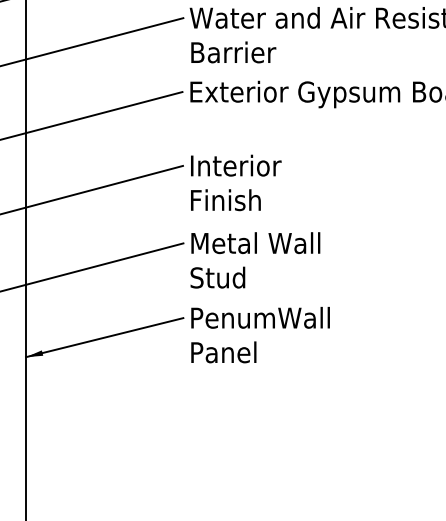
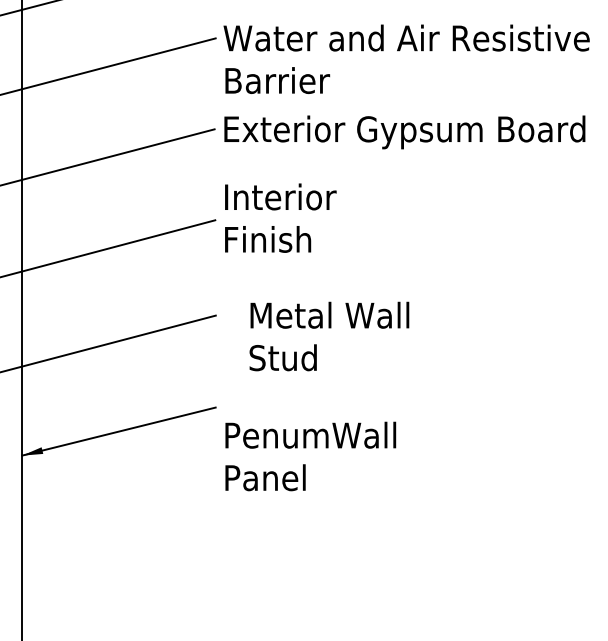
text: (235, 182) -> (280, 217), moved
text: (255, 260) -> (329, 336), moved
text: (260, 335) -> (310, 456), moved

